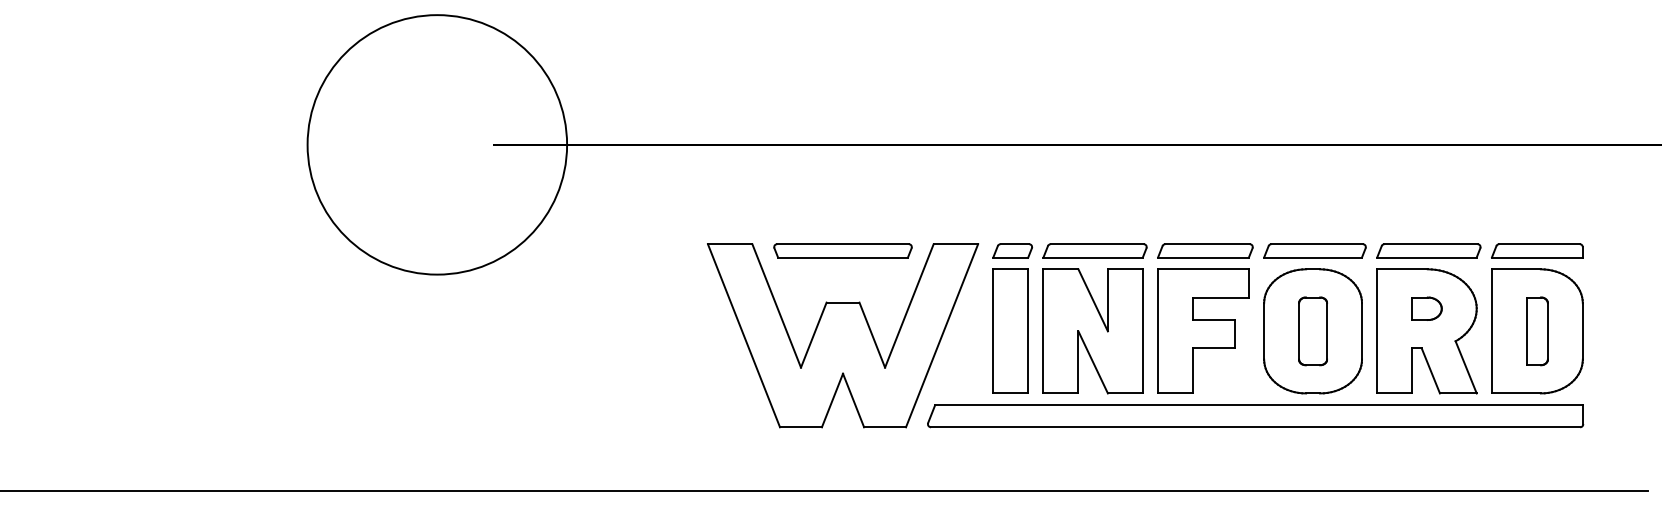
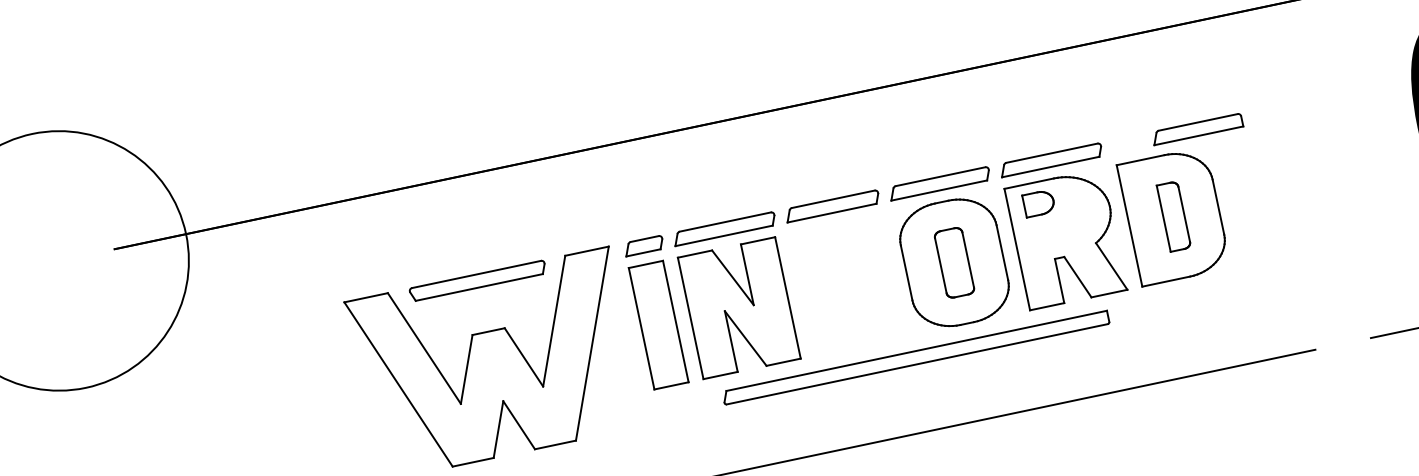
part: (1537, 250) -> (1197, 128), moved
part: (1426, 308) -> (1038, 203), moved
part: (1203, 330) -> (847, 284), removed
part: (1255, 416) -> (915, 357), size x0.6

